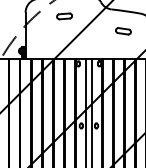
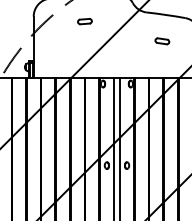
part: (64, 16) -> (84, 21), size x0.7
part: (123, 31) -> (162, 41), size x0.7

